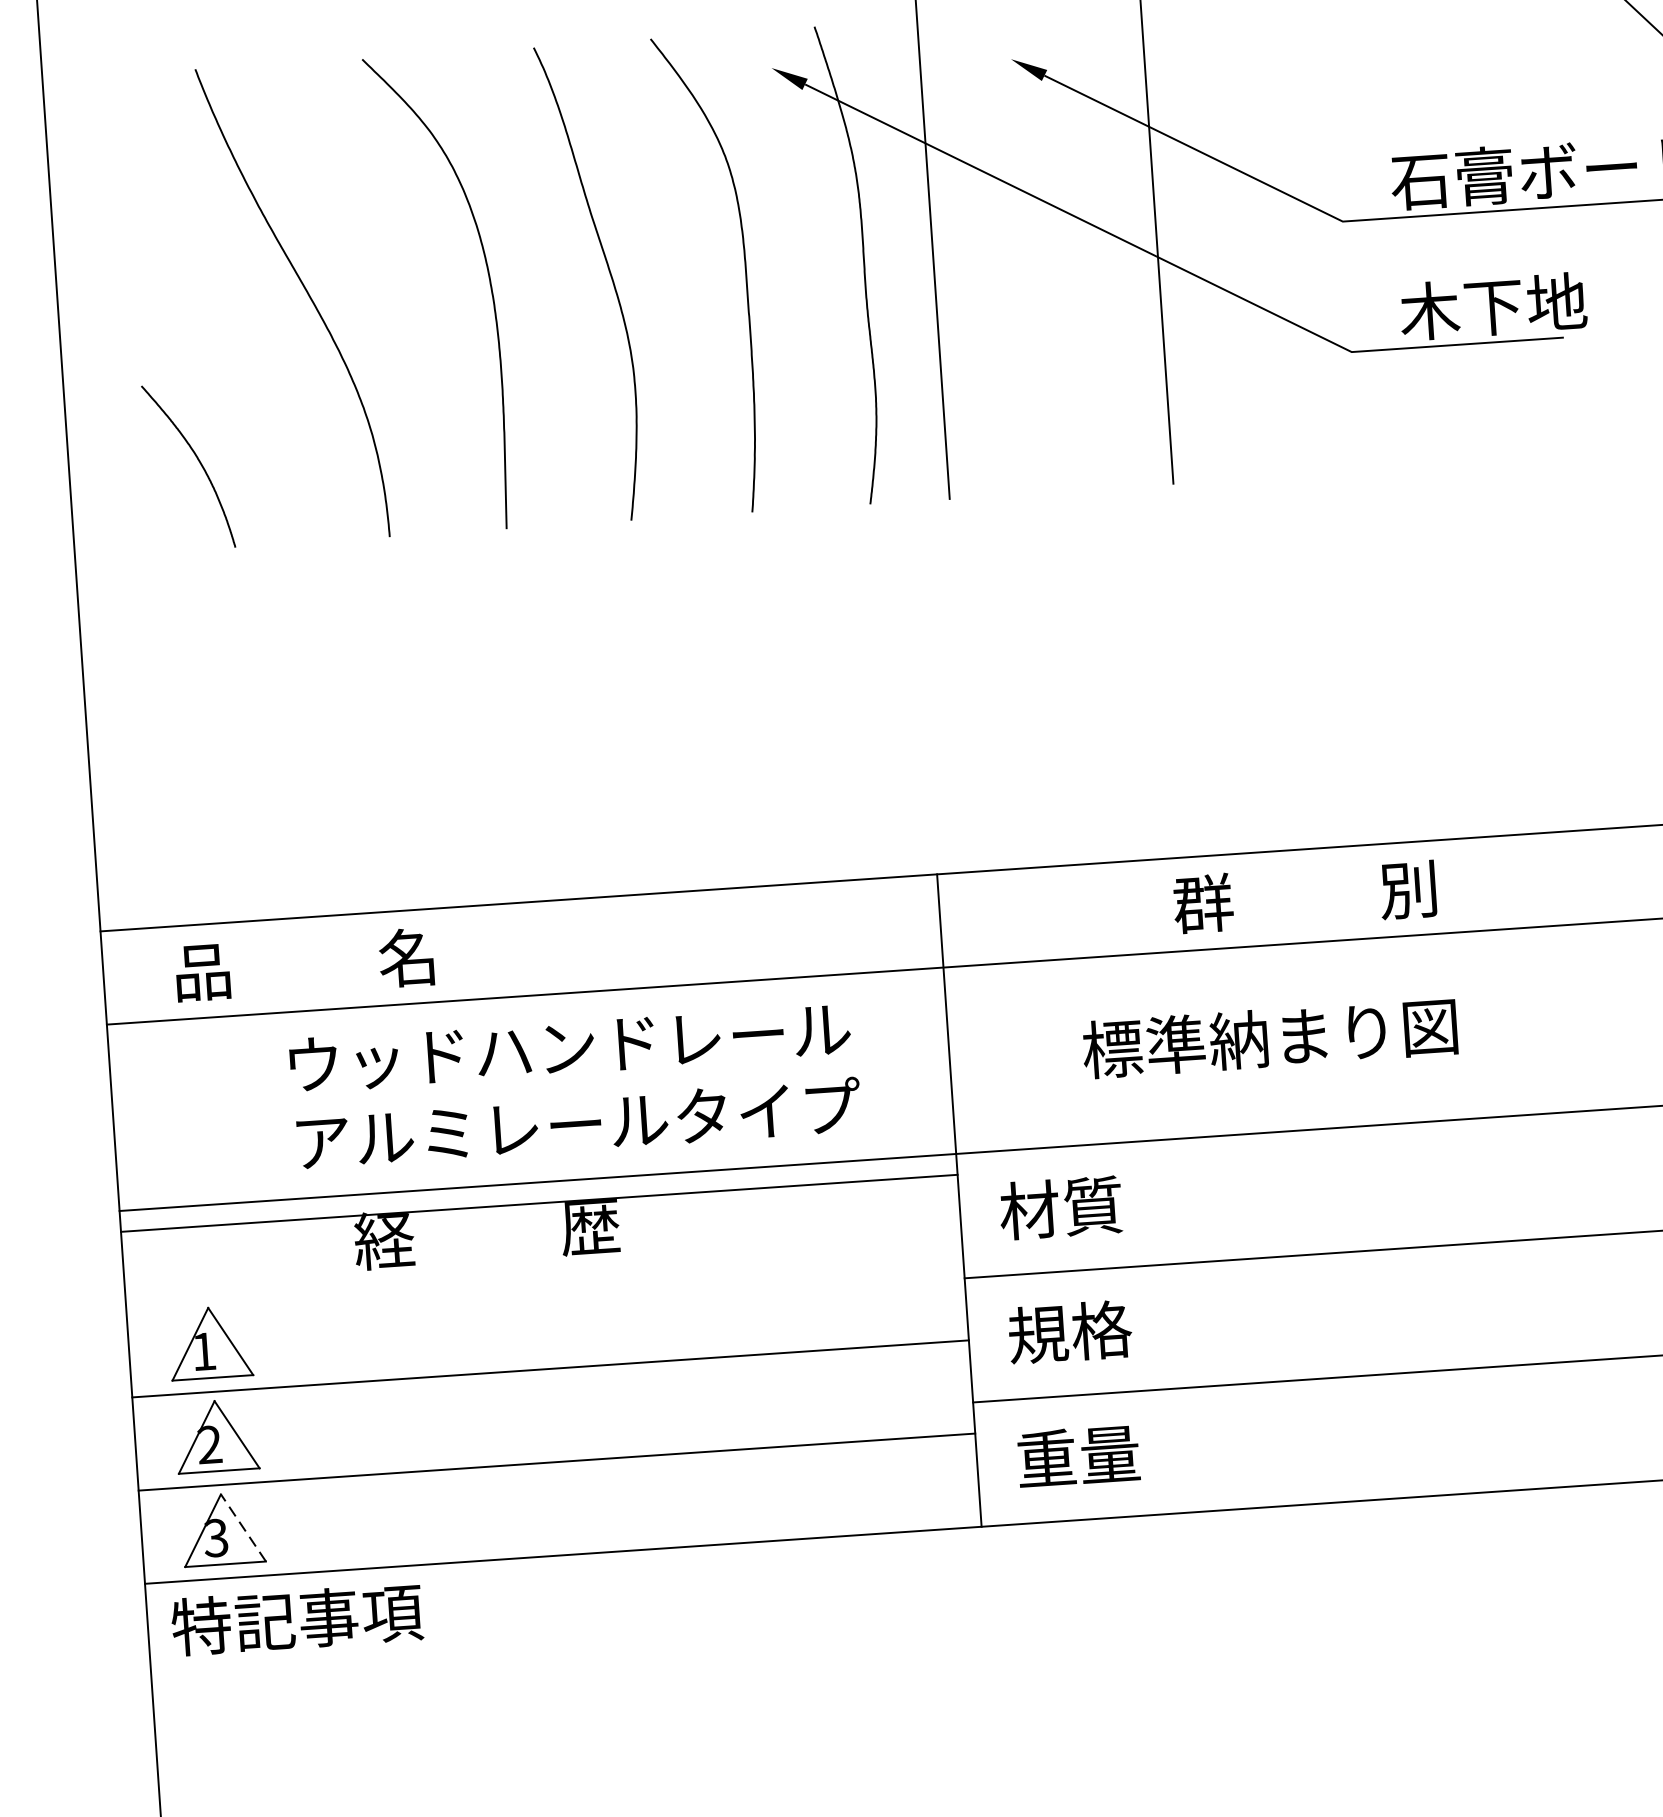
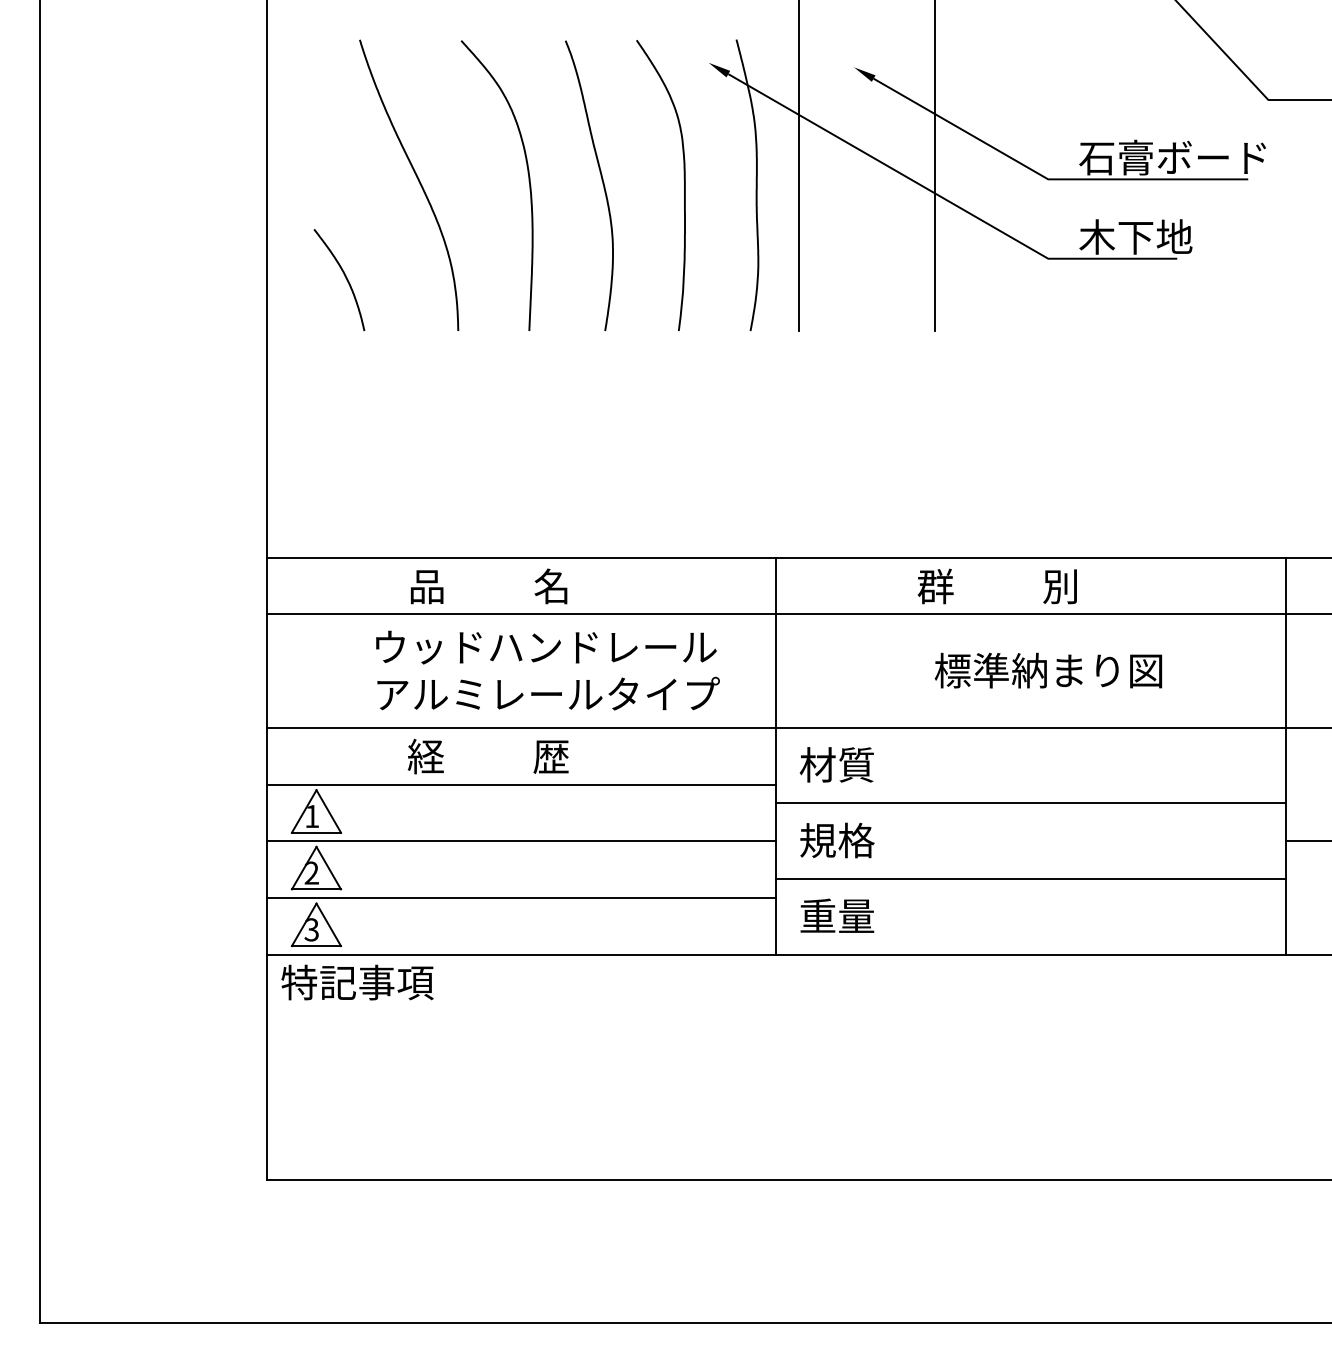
text: (305, 964) -> (489, 586), moved
text: (1270, 1037) -> (1048, 670), moved
line: (538, 1203) -> (520, 784), moved
line: (242, 1527) -> (328, 924), dashed -> solid

